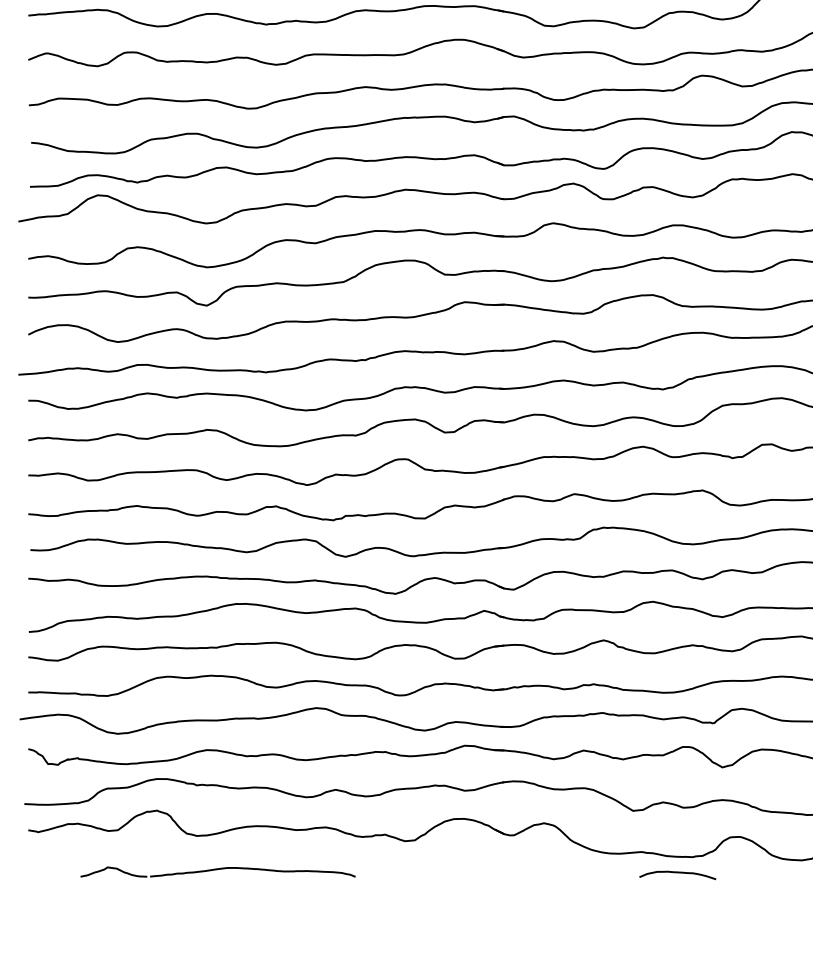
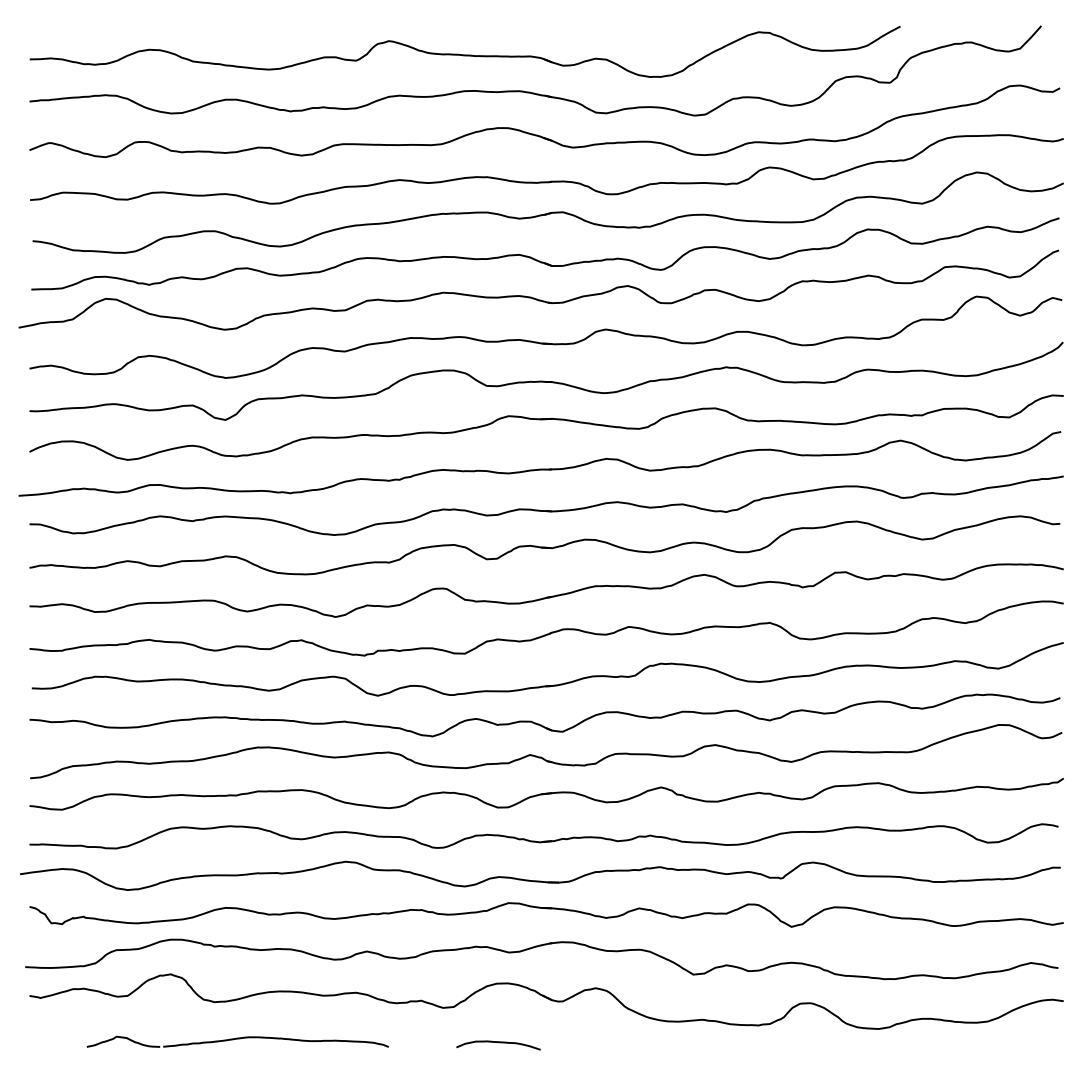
curve: (677, 873) -> (498, 1043), moved

